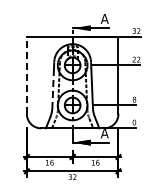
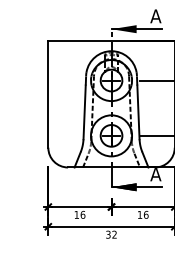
line: (26, 75) -> (47, 94), dashed -> solid
line: (53, 88) -> (85, 112), dashed -> solid

